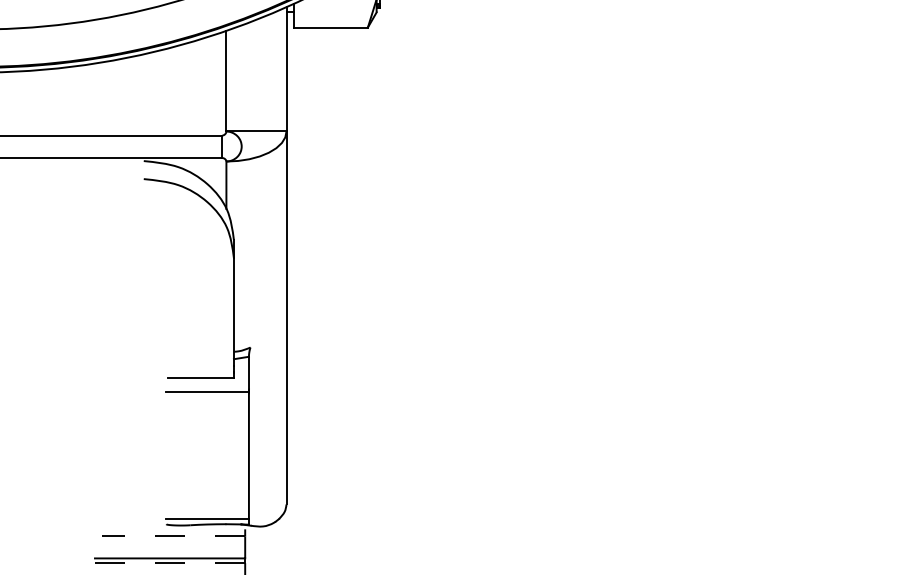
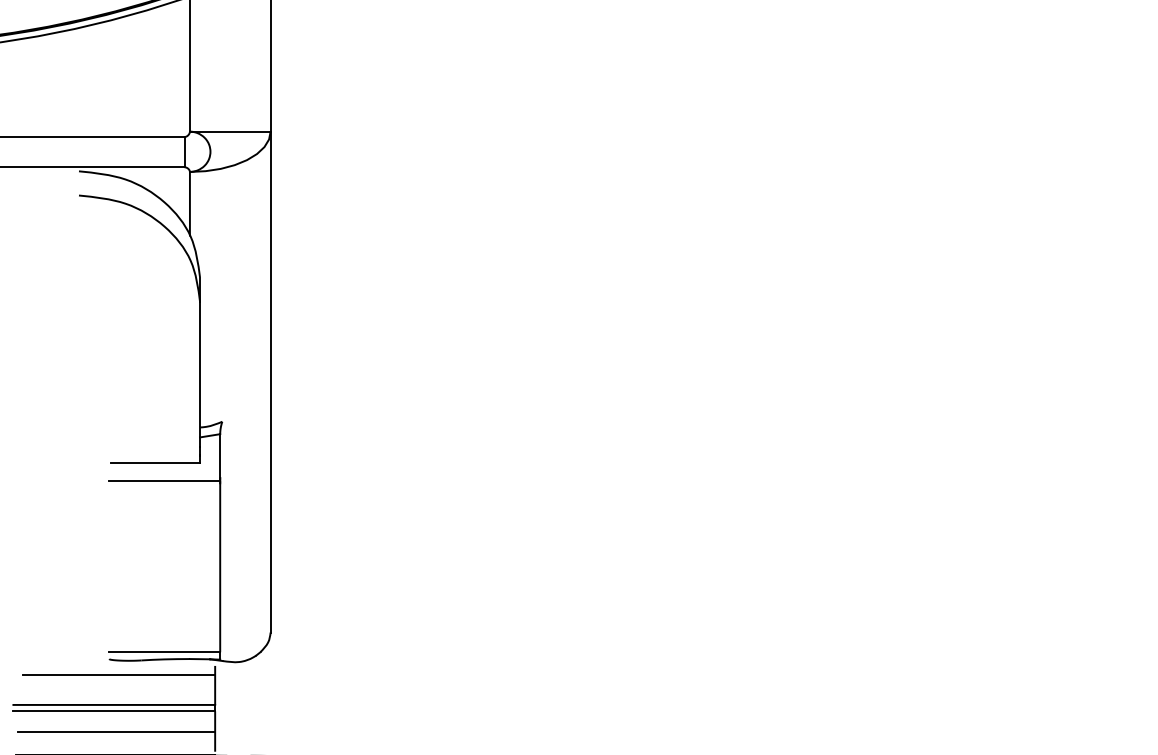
line: (173, 536) -> (118, 675), dashed -> solid
line: (169, 563) -> (113, 711), dashed -> solid

